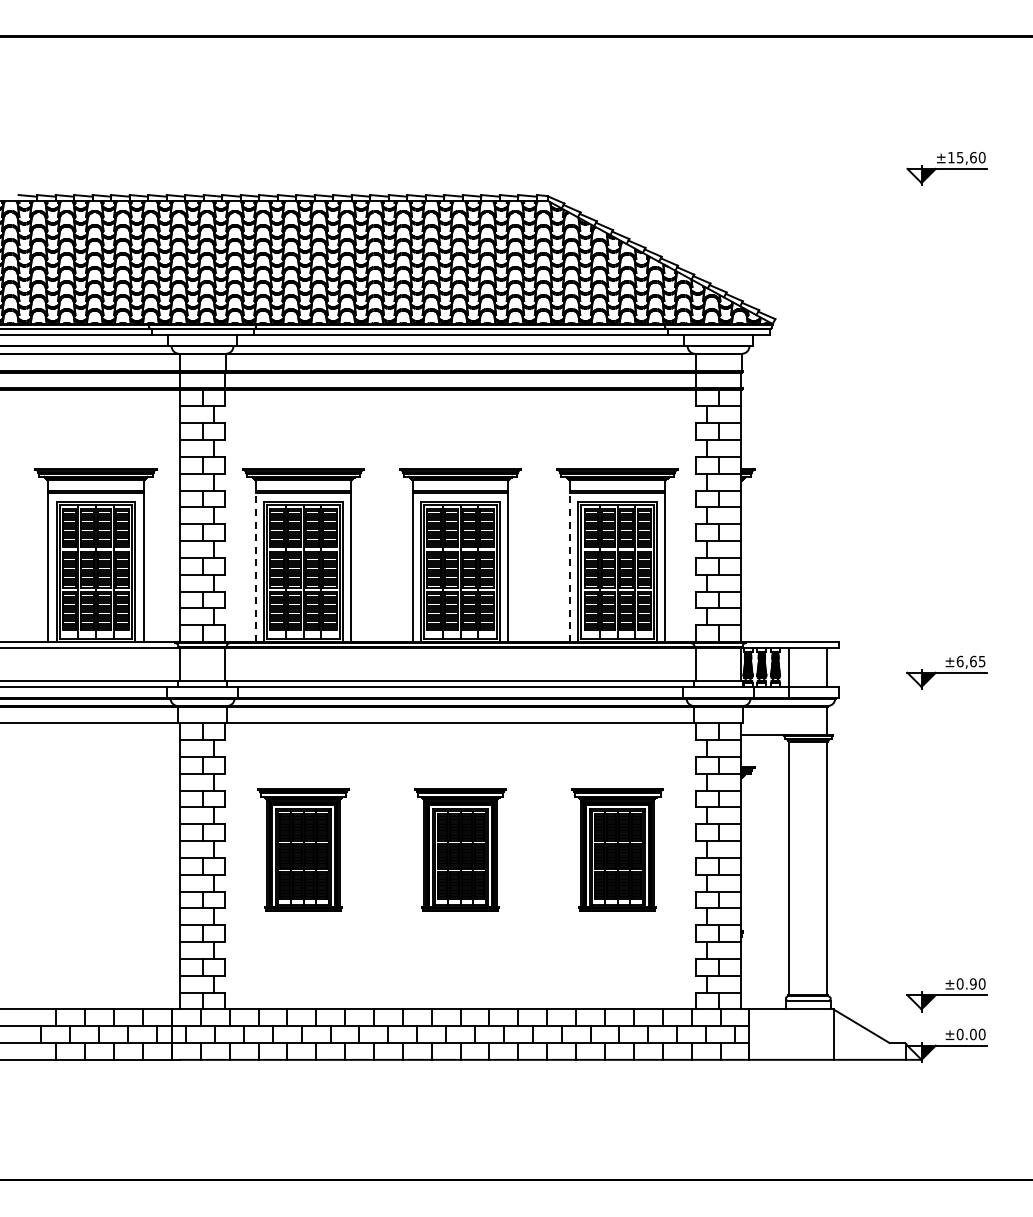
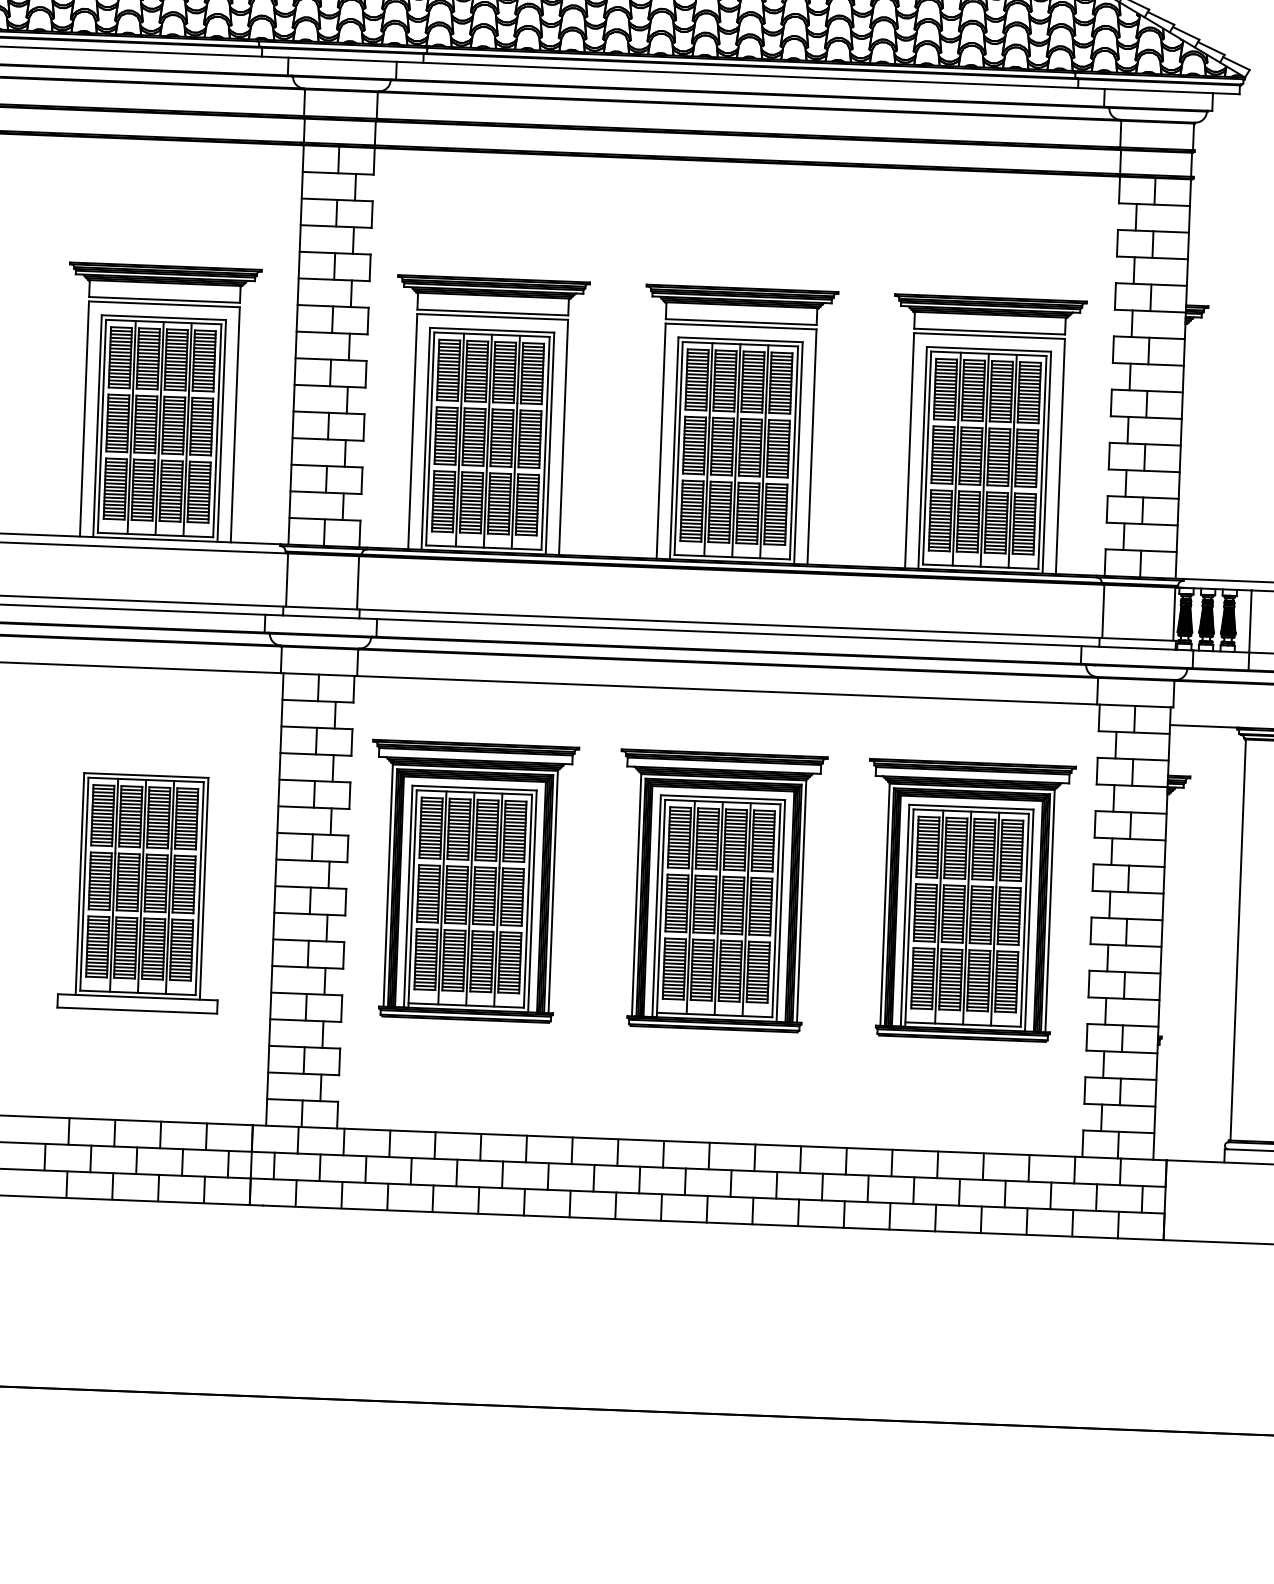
line: (255, 567) -> (412, 431), dashed -> solid
line: (569, 567) -> (908, 450), dashed -> solid
part: (303, 850) -> (470, 881), size x1.43
part: (460, 850) -> (719, 891), size x1.43
part: (617, 850) -> (967, 900), size x1.43
part: (96, 865) -> (142, 892), added

